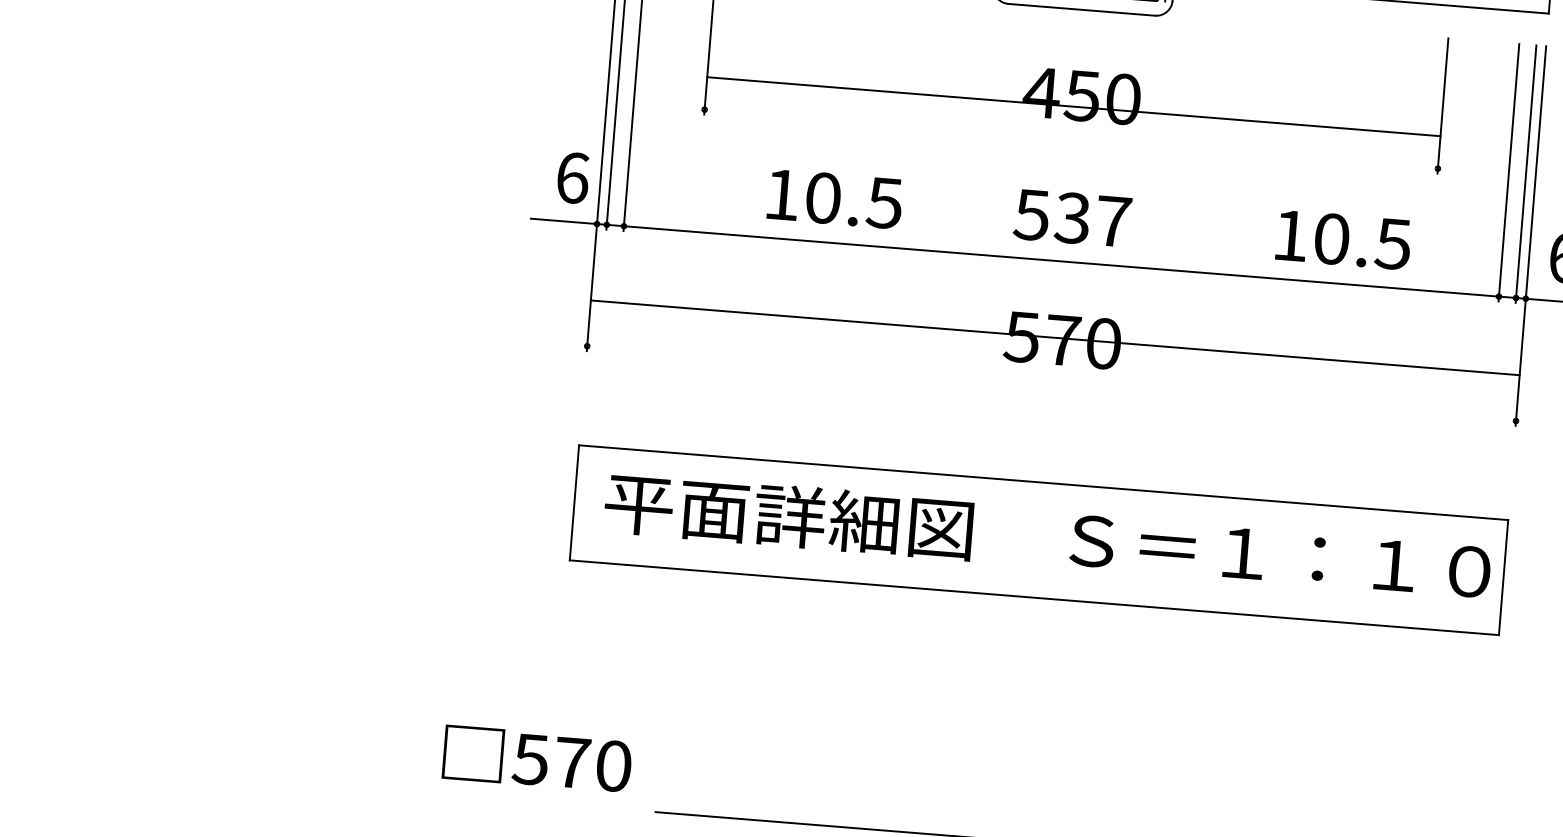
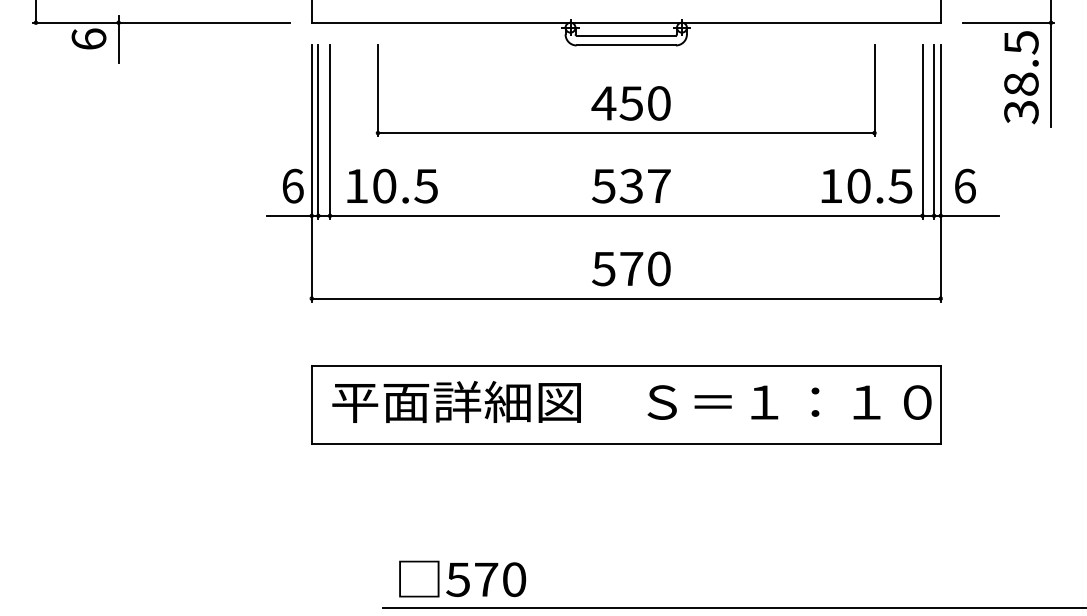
line: (1072, 107) -> (625, 133), moved
text: (835, 198) -> (392, 185), moved
text: (1343, 238) -> (866, 185), moved
line: (1054, 337) -> (625, 298), moved
text: (537, 758) -> (462, 578), moved

